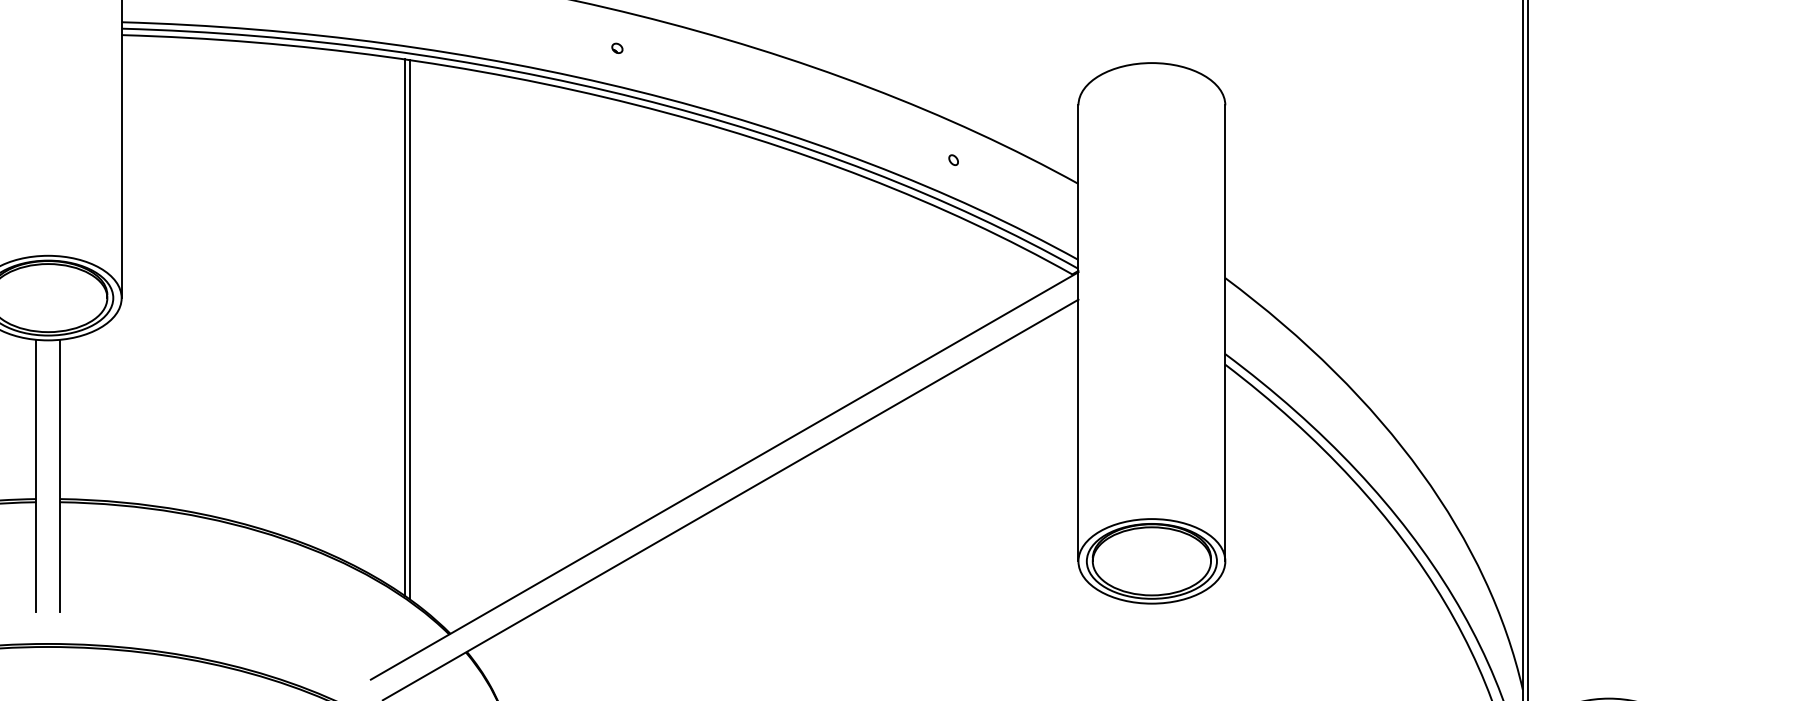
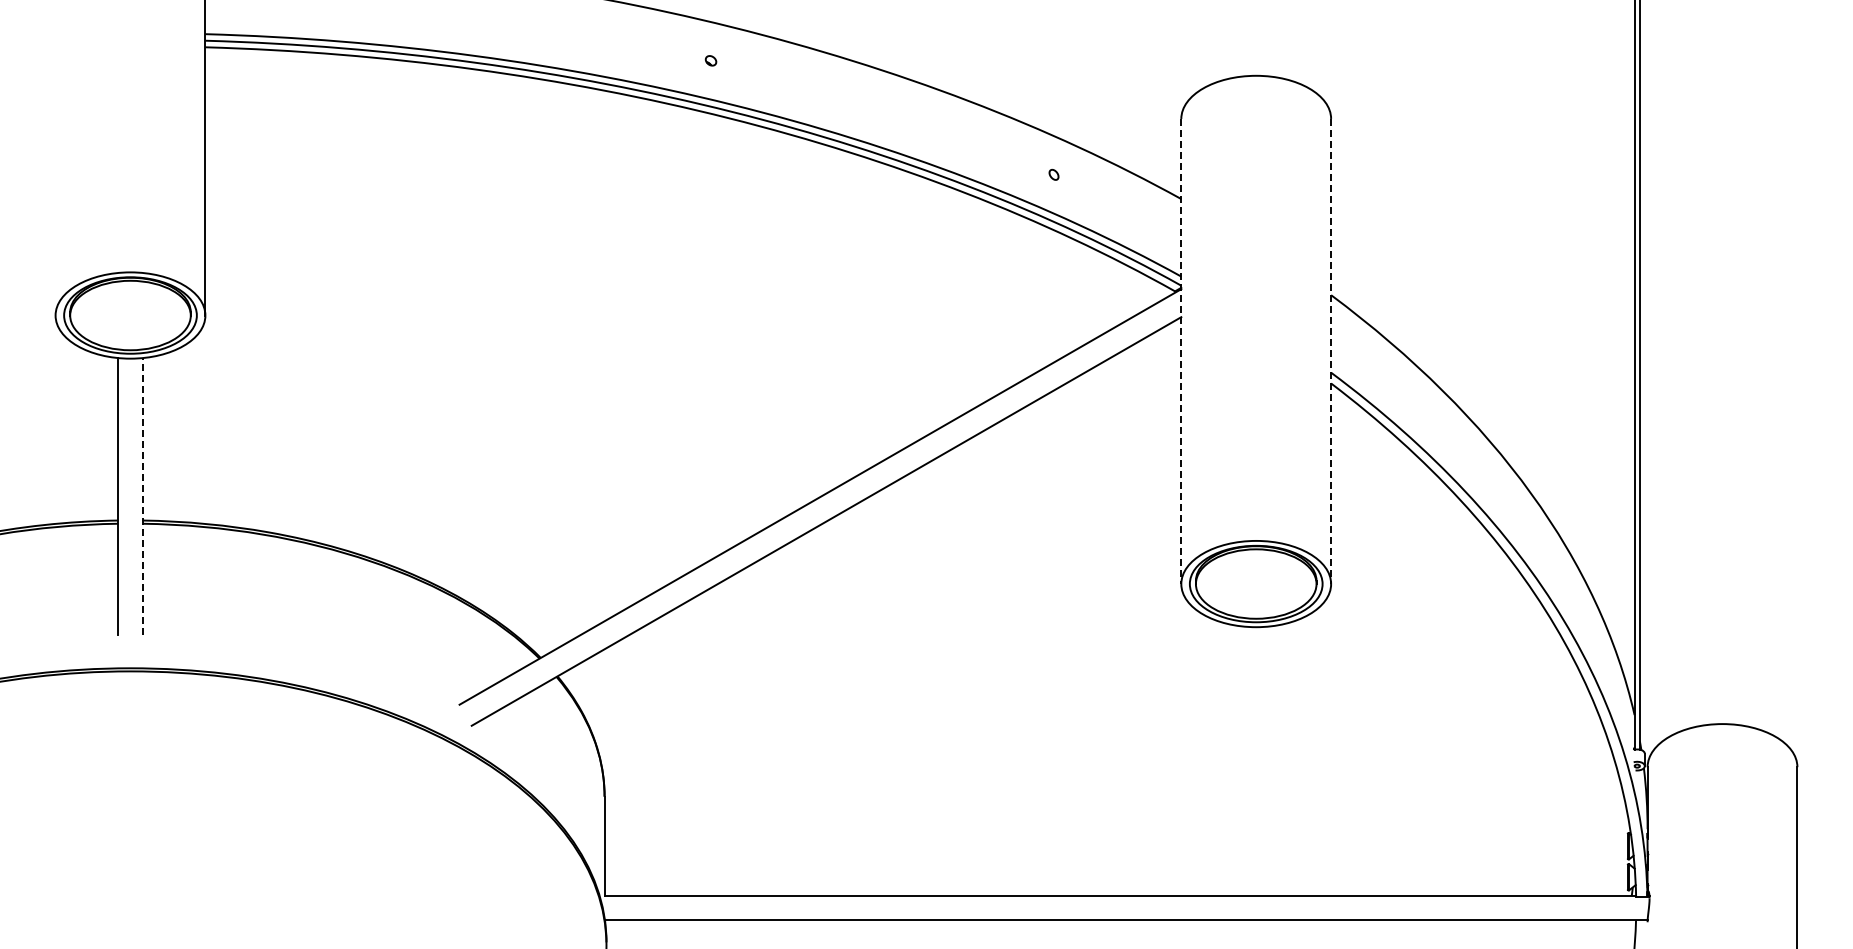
line: (405, 327) -> (494, 345), removed
line: (410, 329) -> (499, 347), removed
line: (1078, 333) -> (1181, 351), solid -> dashed
line: (1225, 333) -> (1331, 351), solid -> dashed
line: (60, 475) -> (142, 496), solid -> dashed

